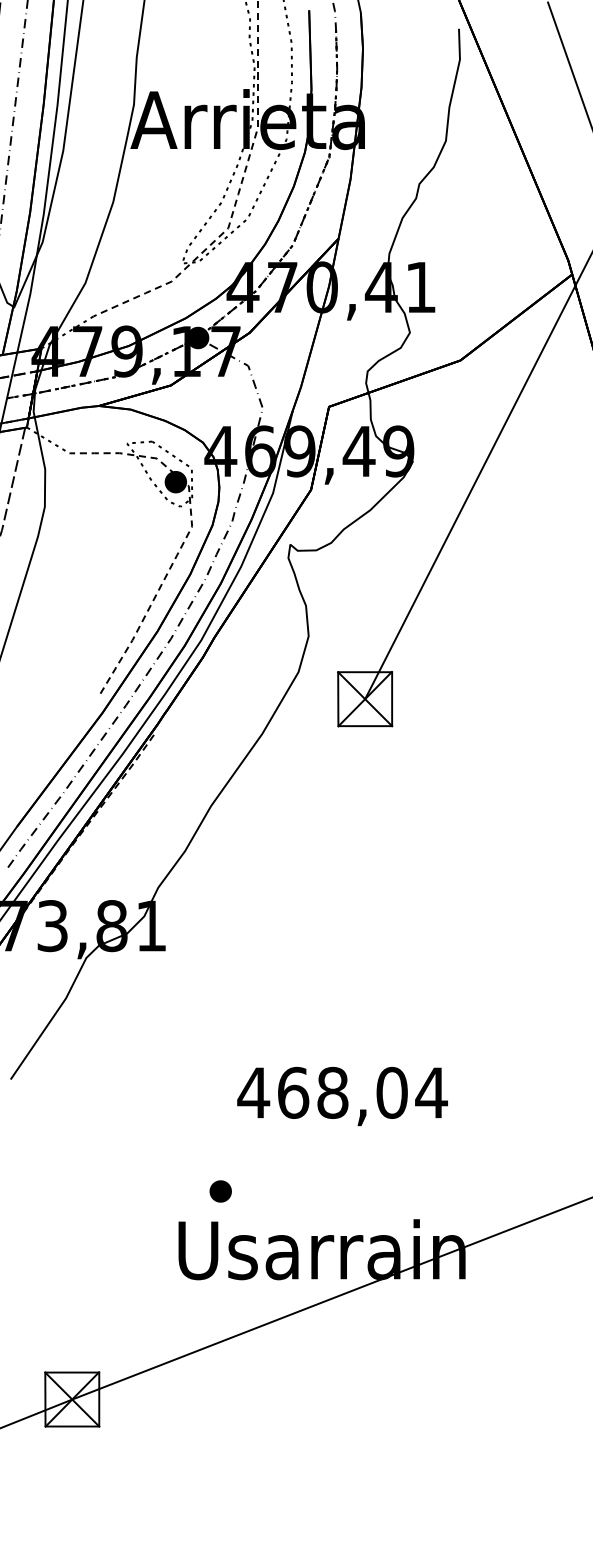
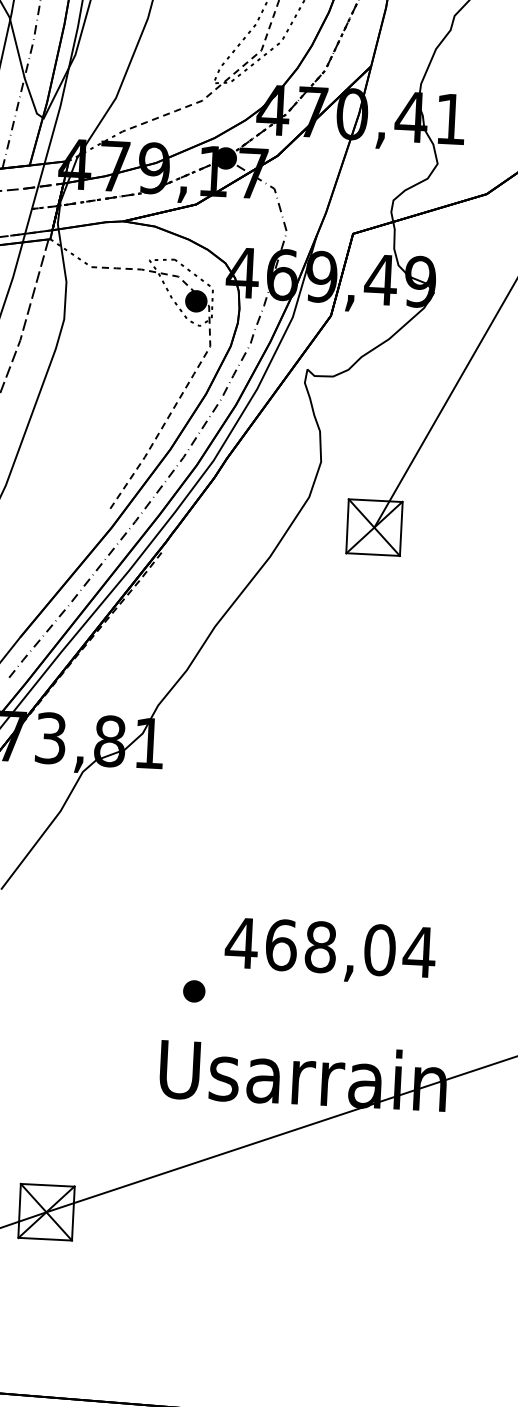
text: (342, 1096) -> (330, 951), moved
part: (220, 1191) -> (194, 991), moved

